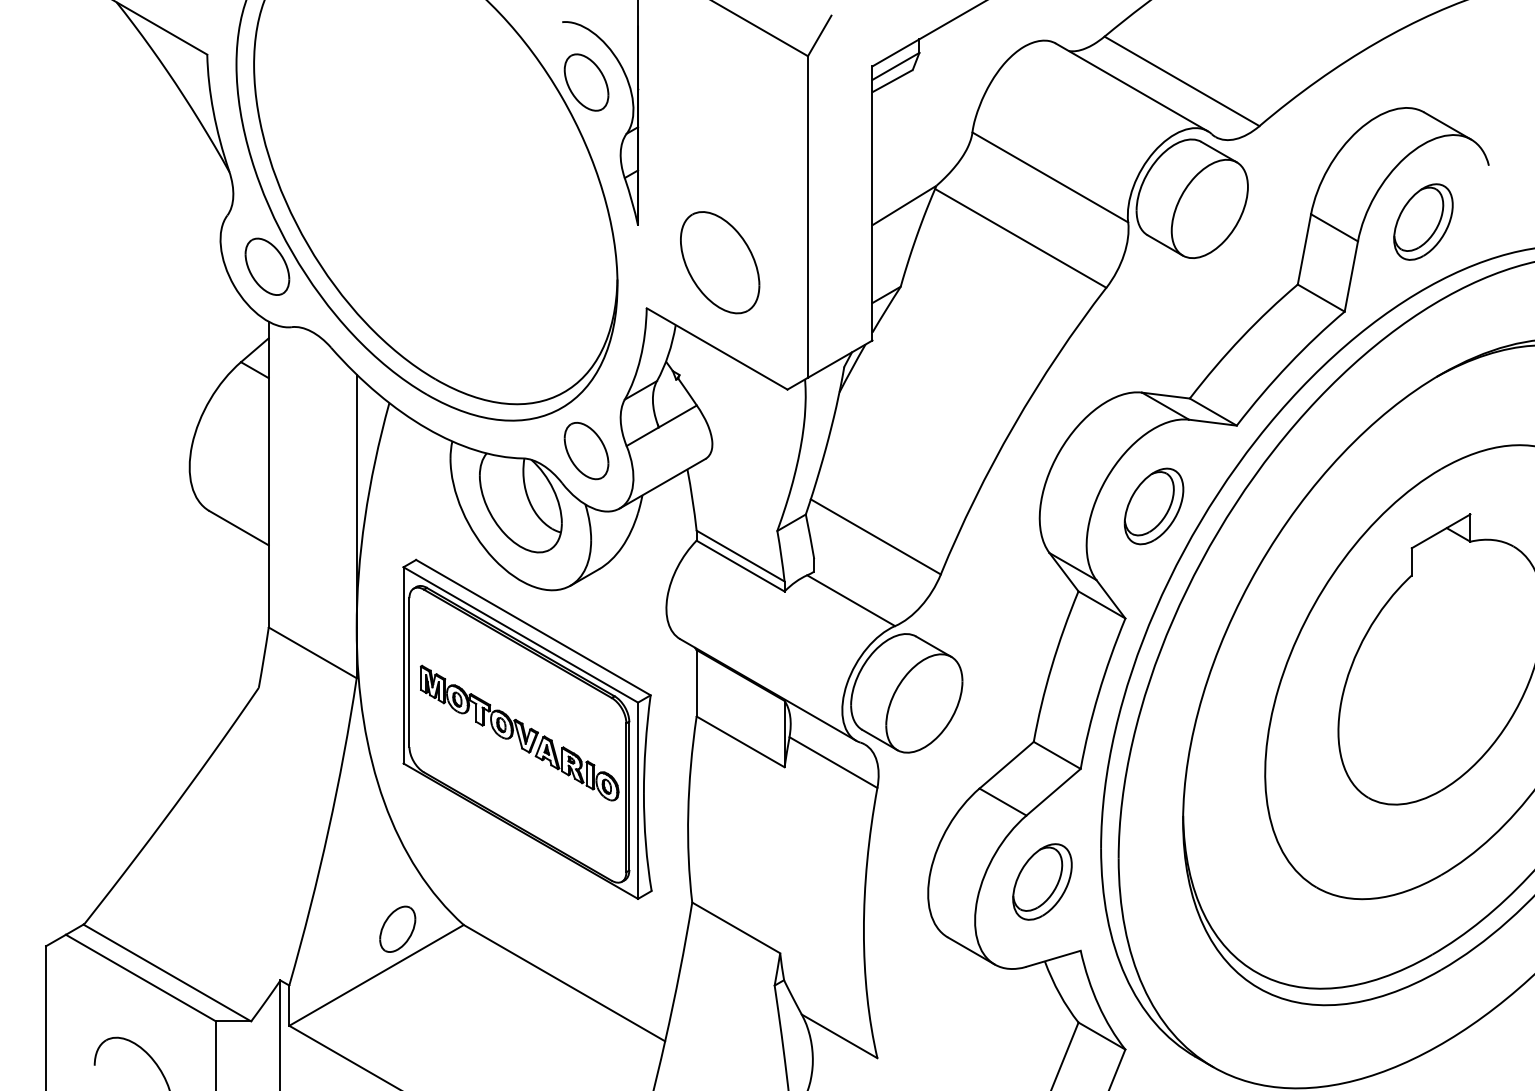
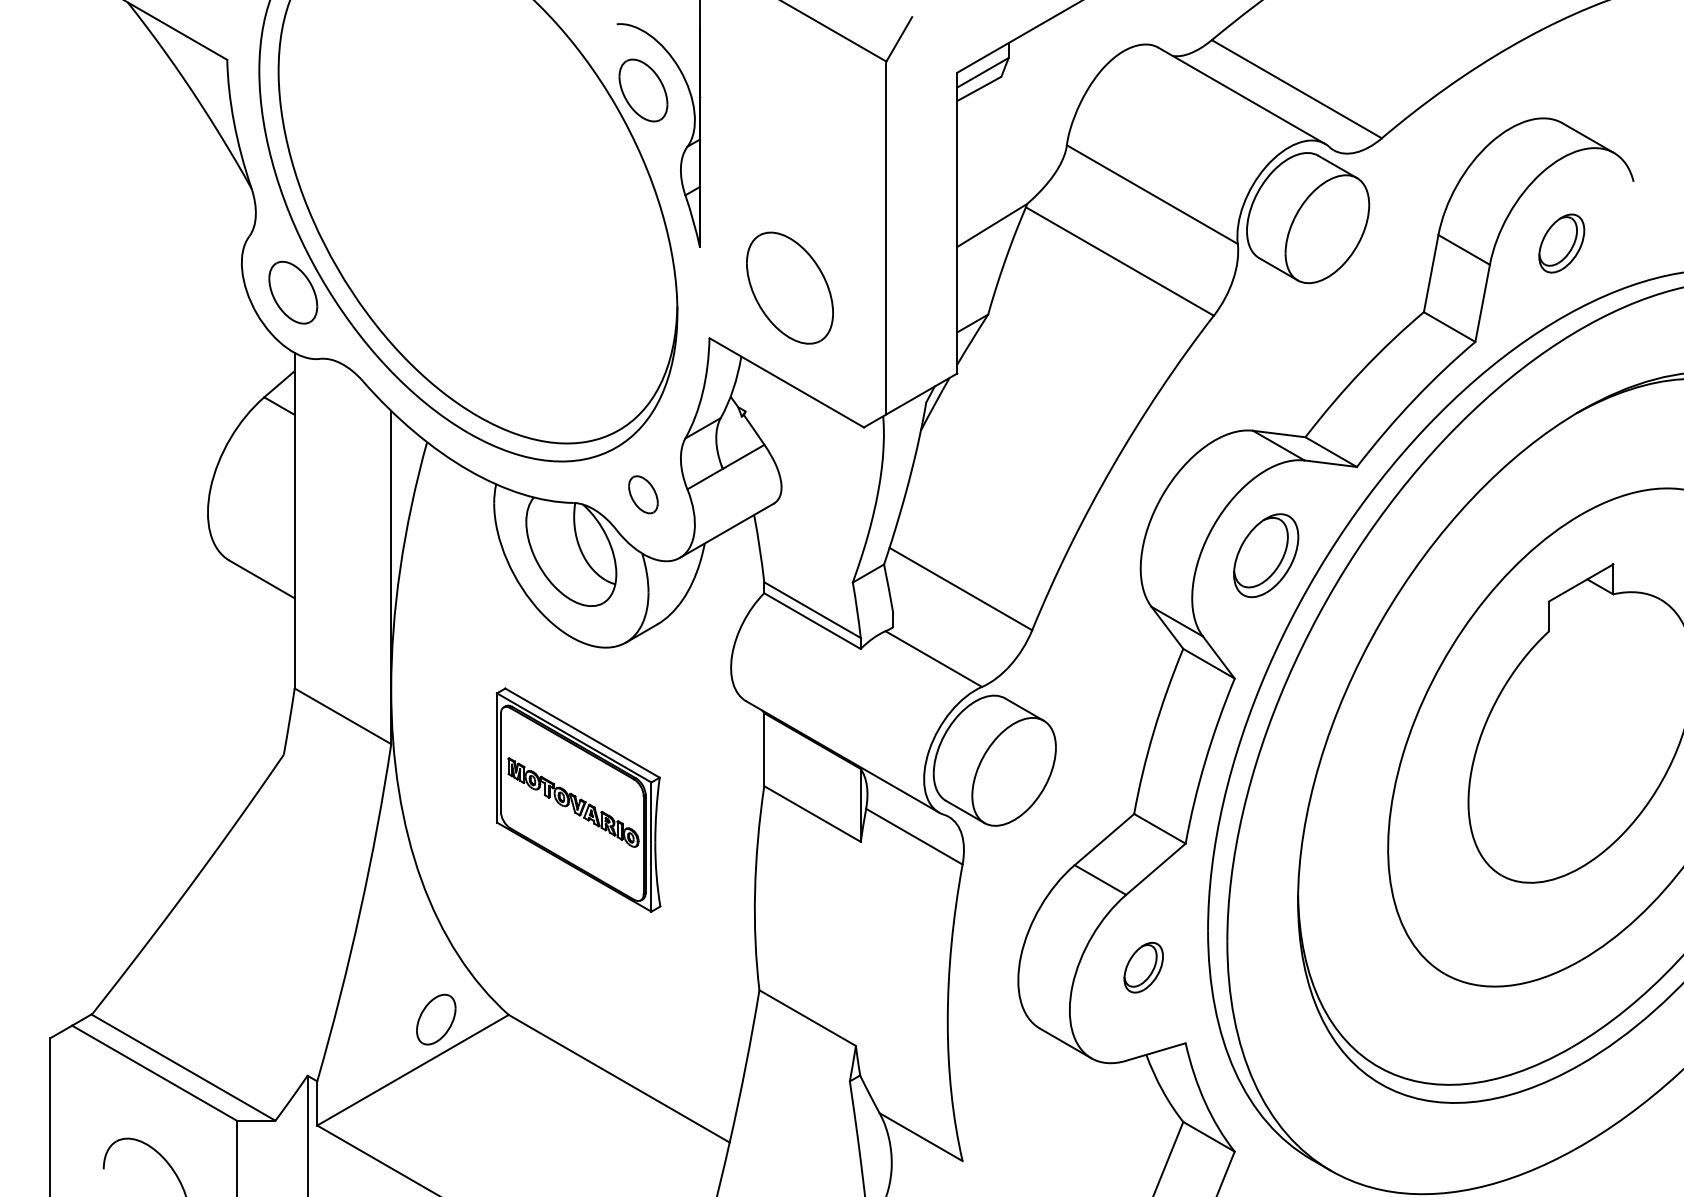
part: (1423, 221) -> (1561, 242), size x0.7
part: (586, 450) -> (643, 494), size x0.6
part: (527, 728) -> (578, 799), size x0.6
part: (1042, 881) -> (1143, 967), size x0.6

